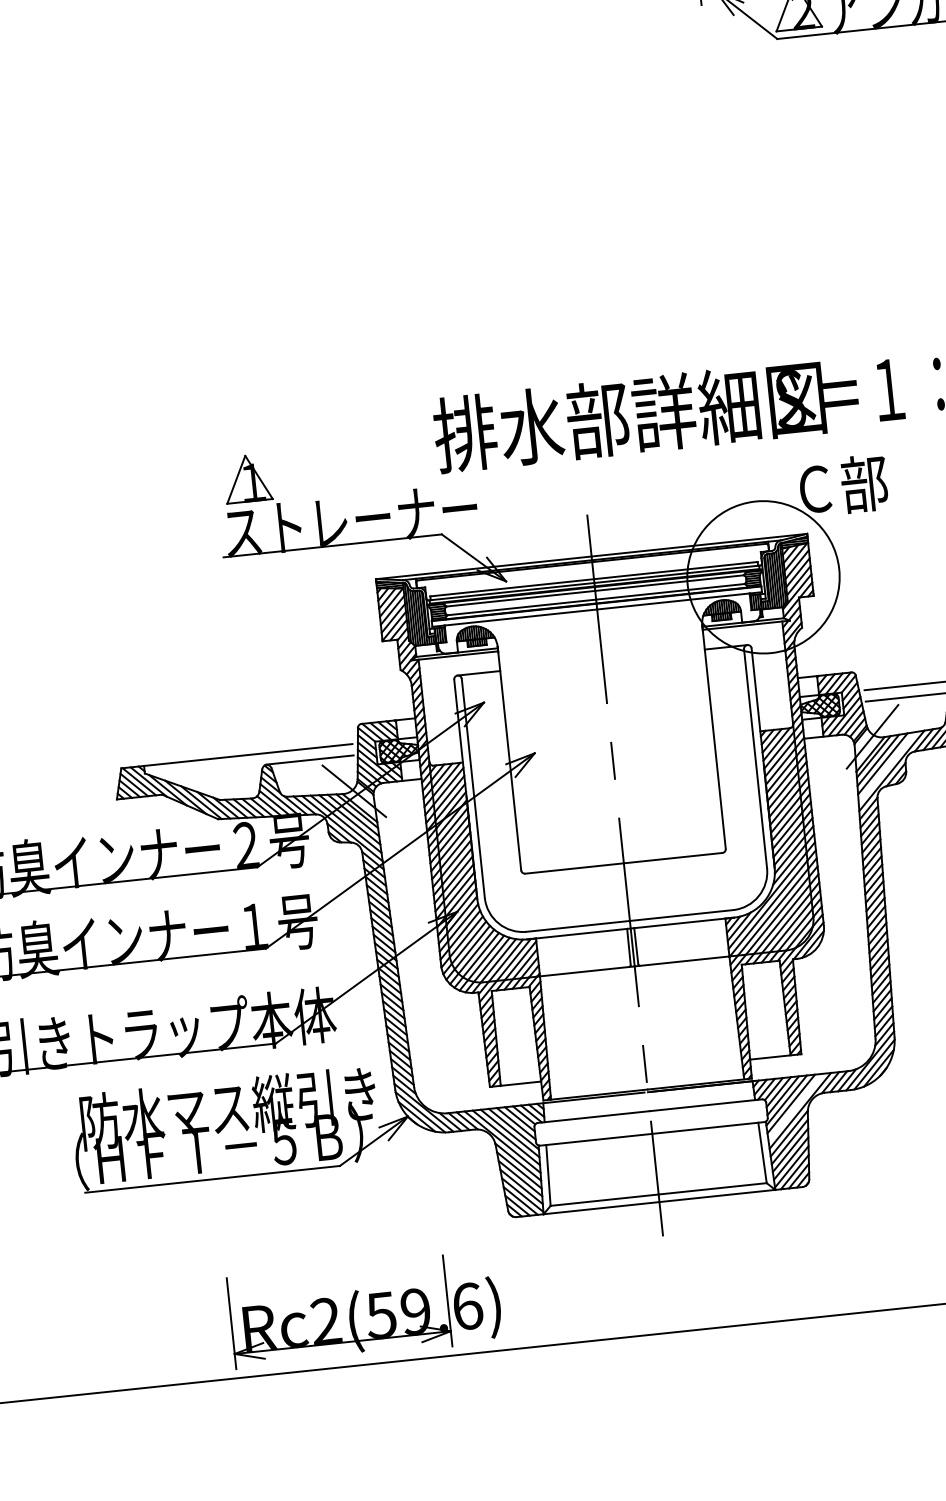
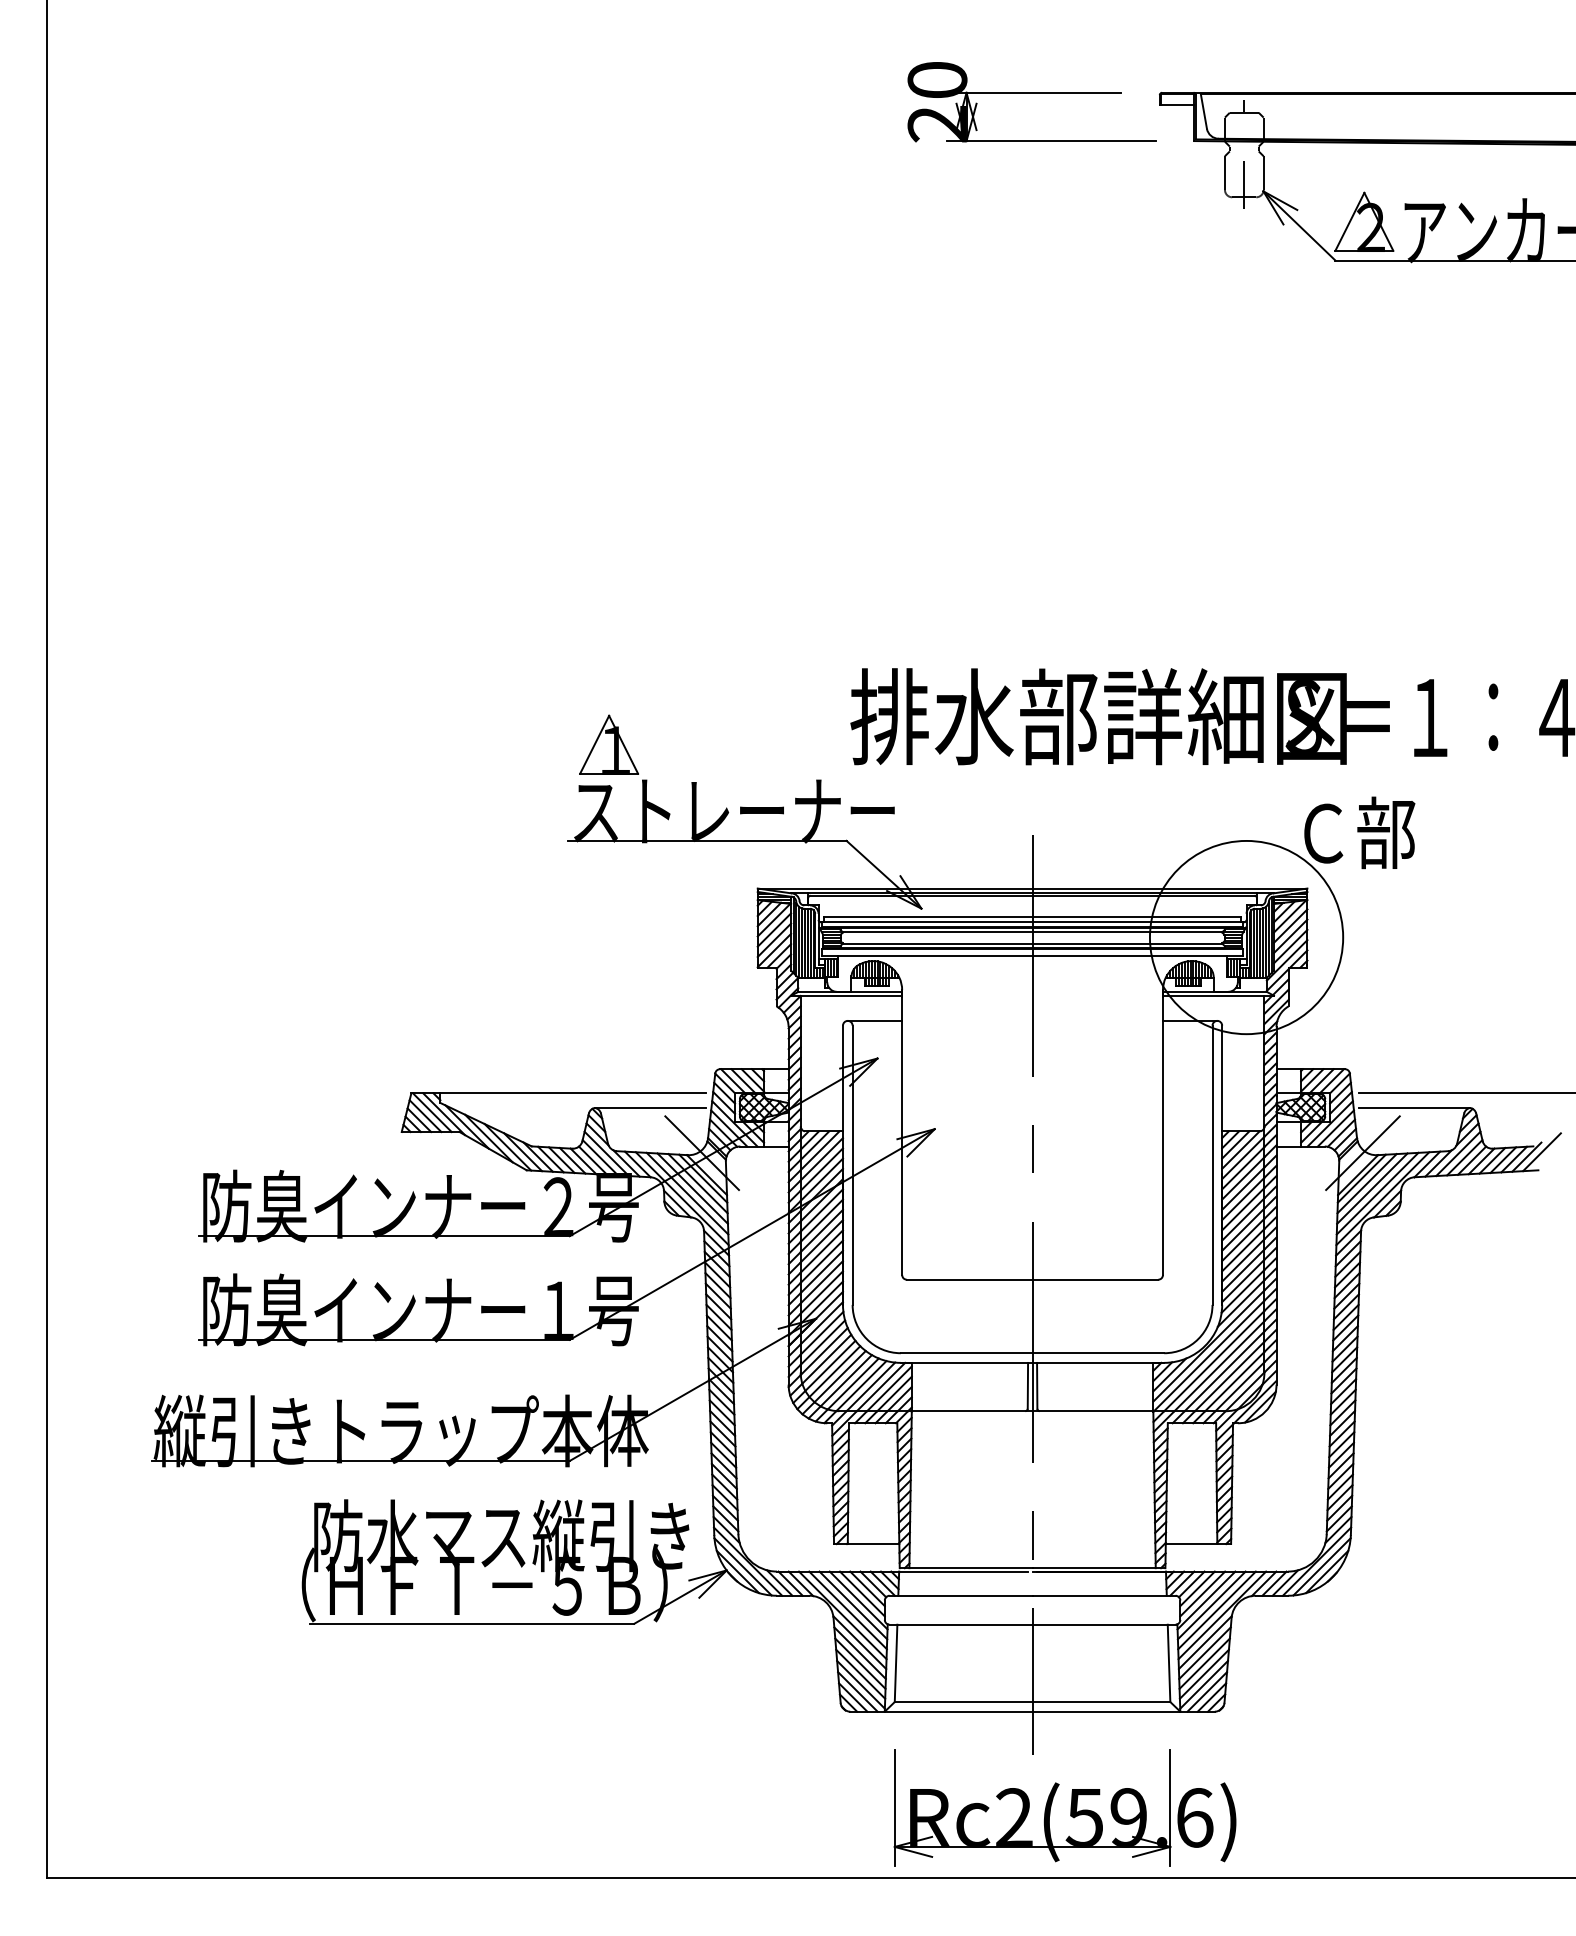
line: (887, 767) -> (1377, 1193), added
line: (795, 1107) -> (1216, 1610), added
part: (364, 1309) -> (1064, 1807), moved

